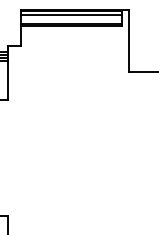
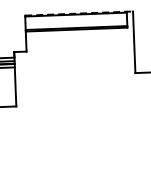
line: (74, 9) -> (78, 13), solid -> dashed
line: (71, 15) -> (76, 19), removed

